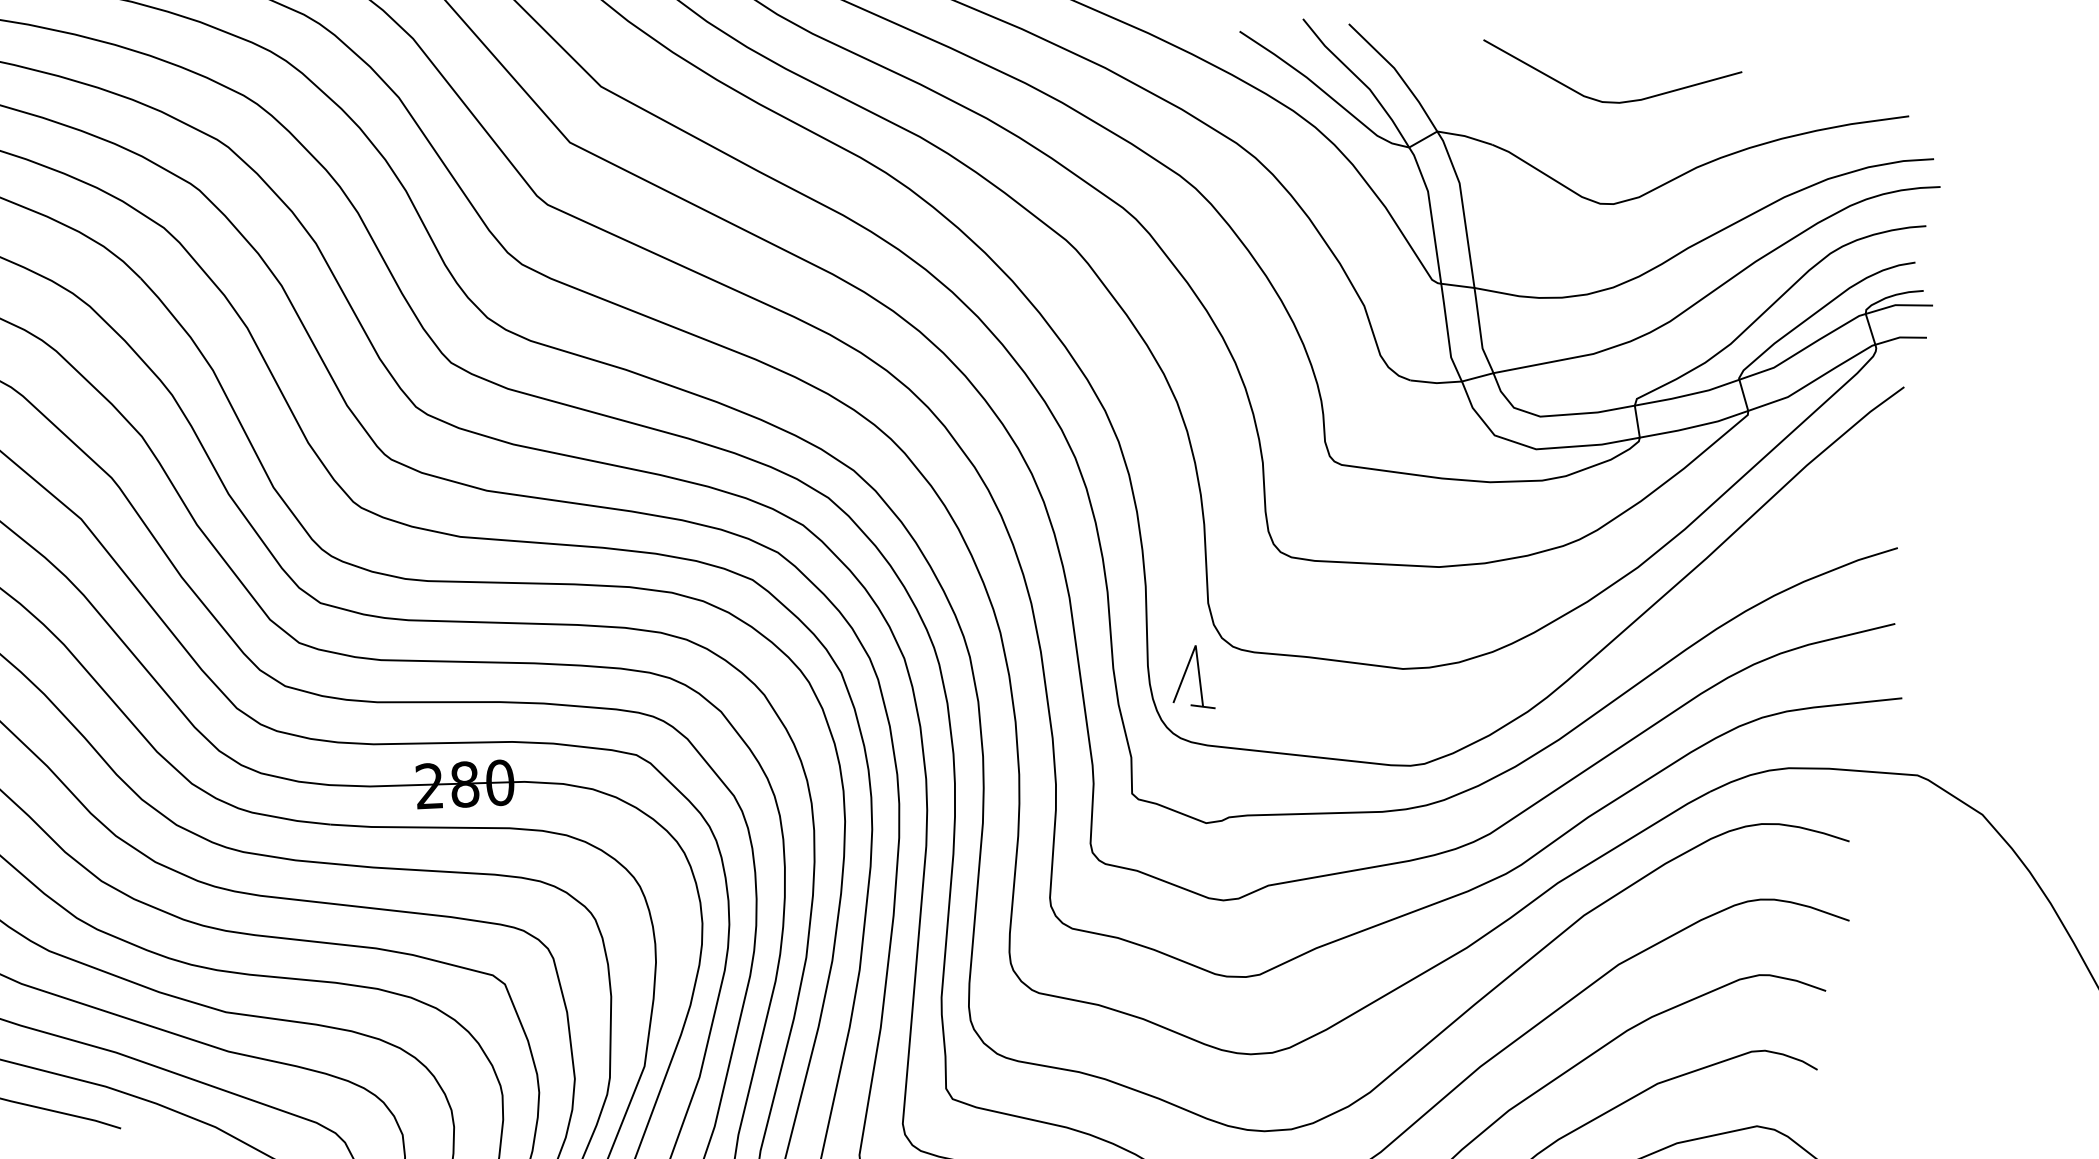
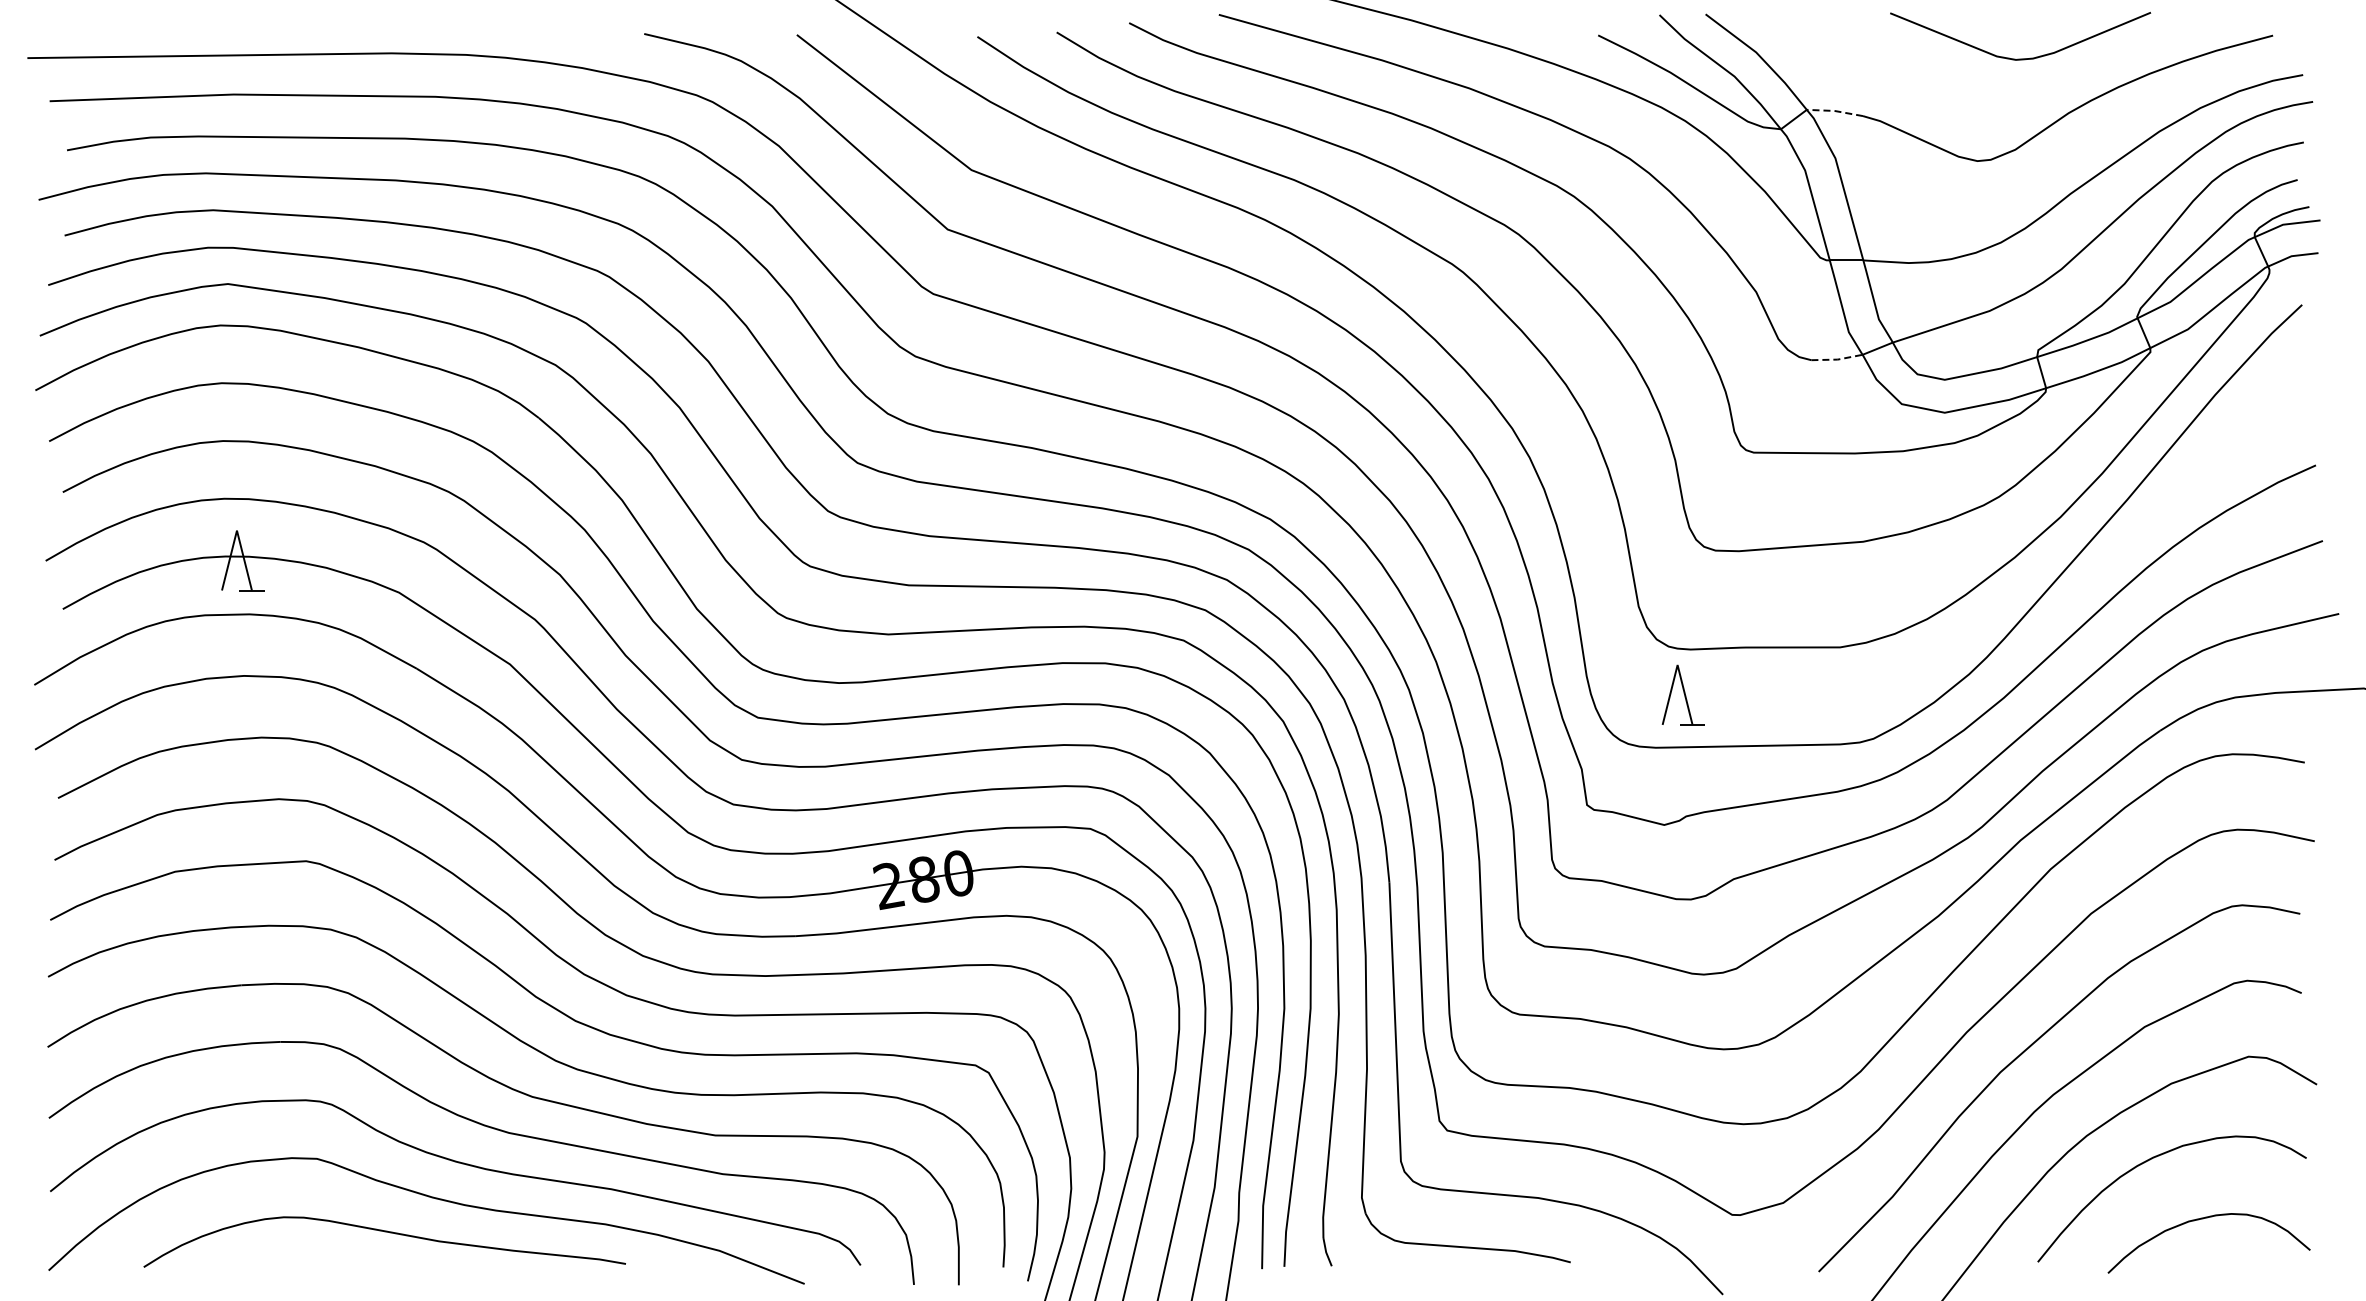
curve: (1607, 101) -> (2020, 58), moved
line: (1464, 135) -> (1834, 110), solid -> dashed
line: (1436, 383) -> (1837, 359), solid -> dashed
part: (1196, 675) -> (1682, 694), moved

